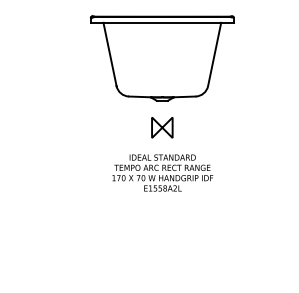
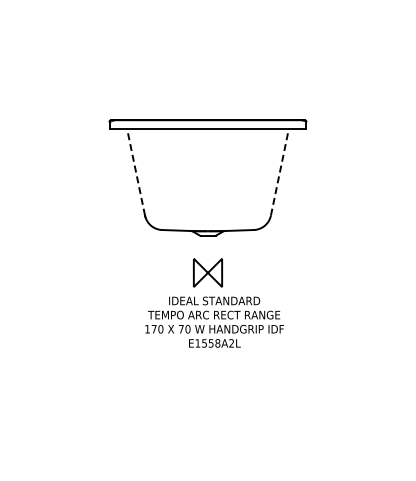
line: (109, 53) -> (135, 171), solid -> dashed
line: (215, 53) -> (280, 171), solid -> dashed
text: (162, 172) -> (214, 321), moved

